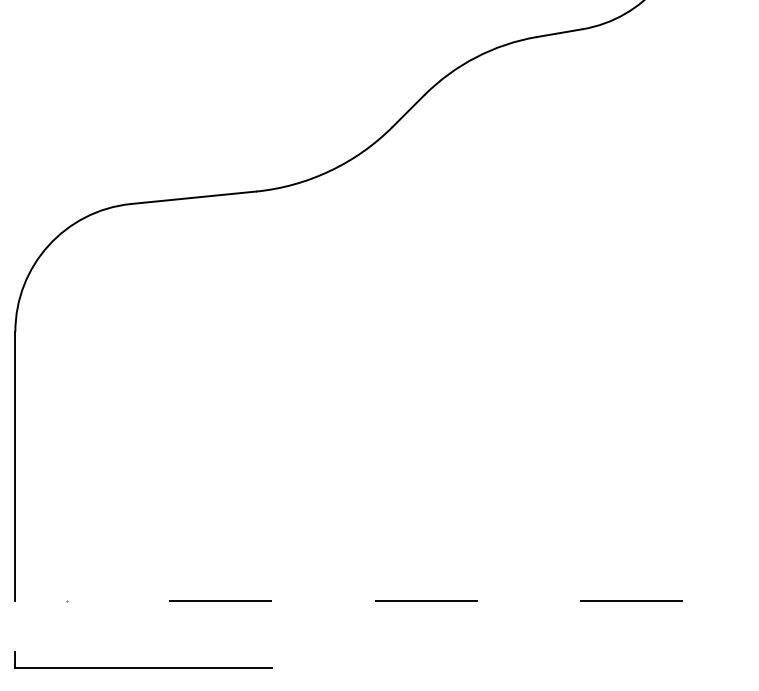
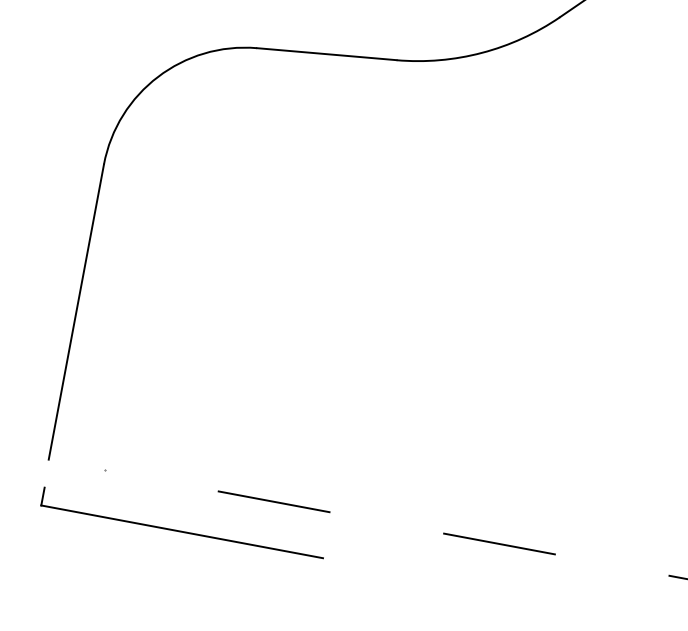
part: (143, 667) -> (182, 530), moved

